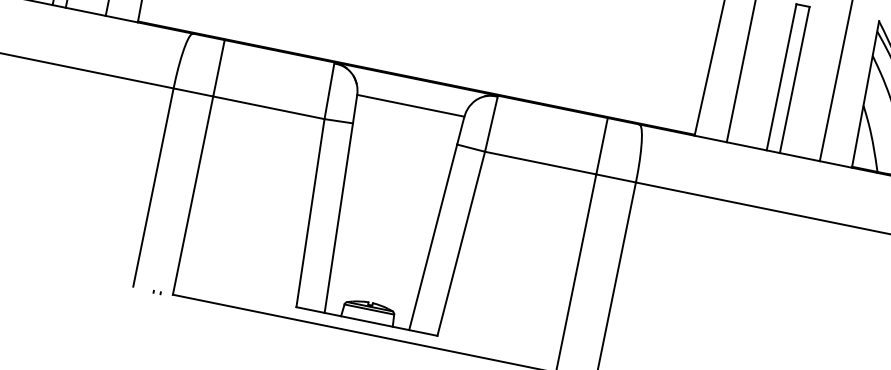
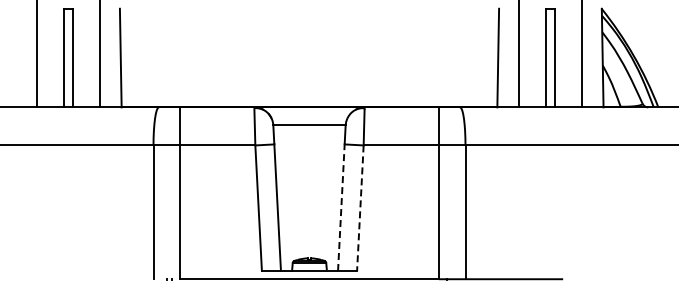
line: (433, 237) -> (341, 207), solid -> dashed
line: (461, 244) -> (360, 208), solid -> dashed

